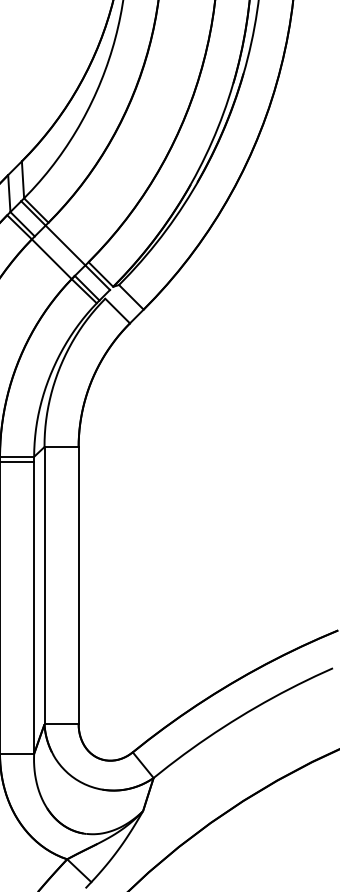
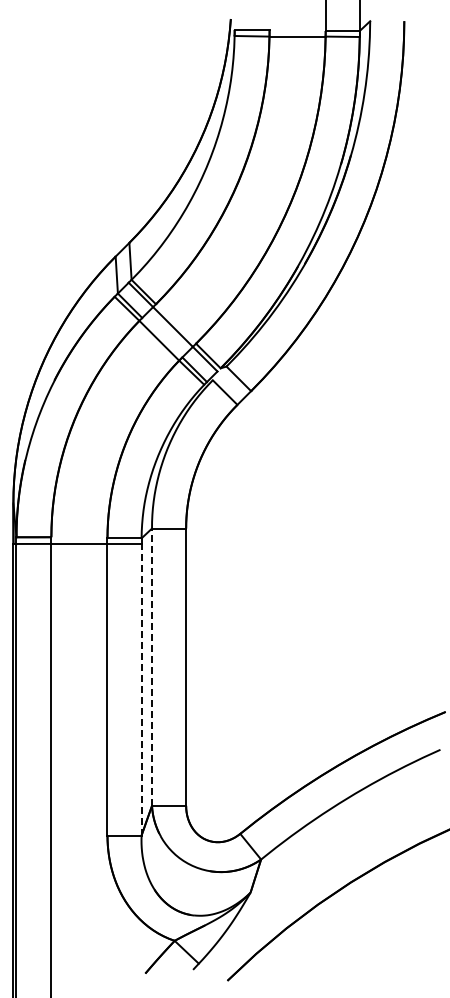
line: (45, 585) -> (152, 667), solid -> dashed
line: (34, 607) -> (141, 689), solid -> dashed

